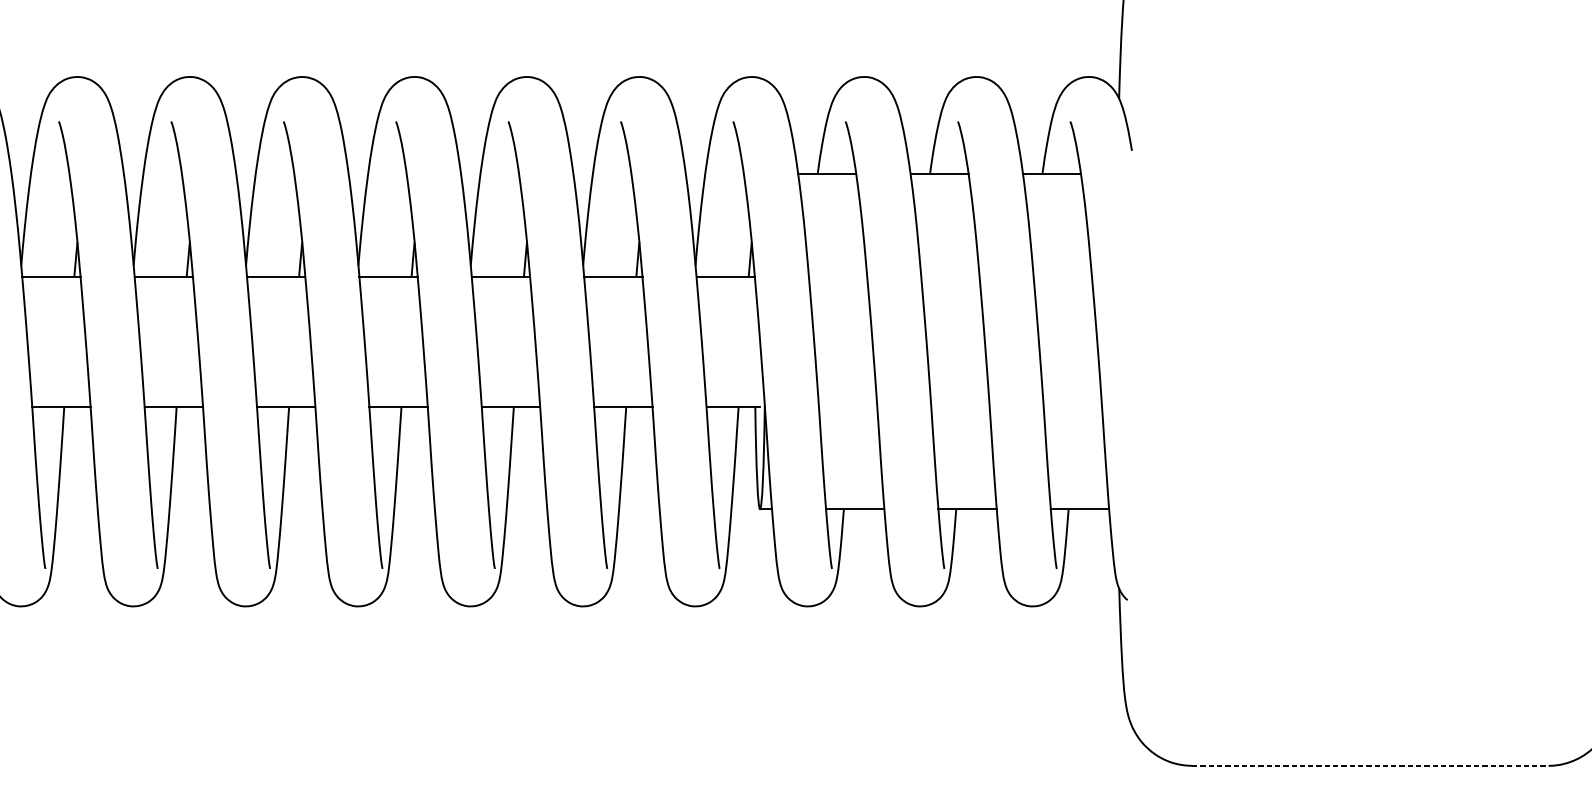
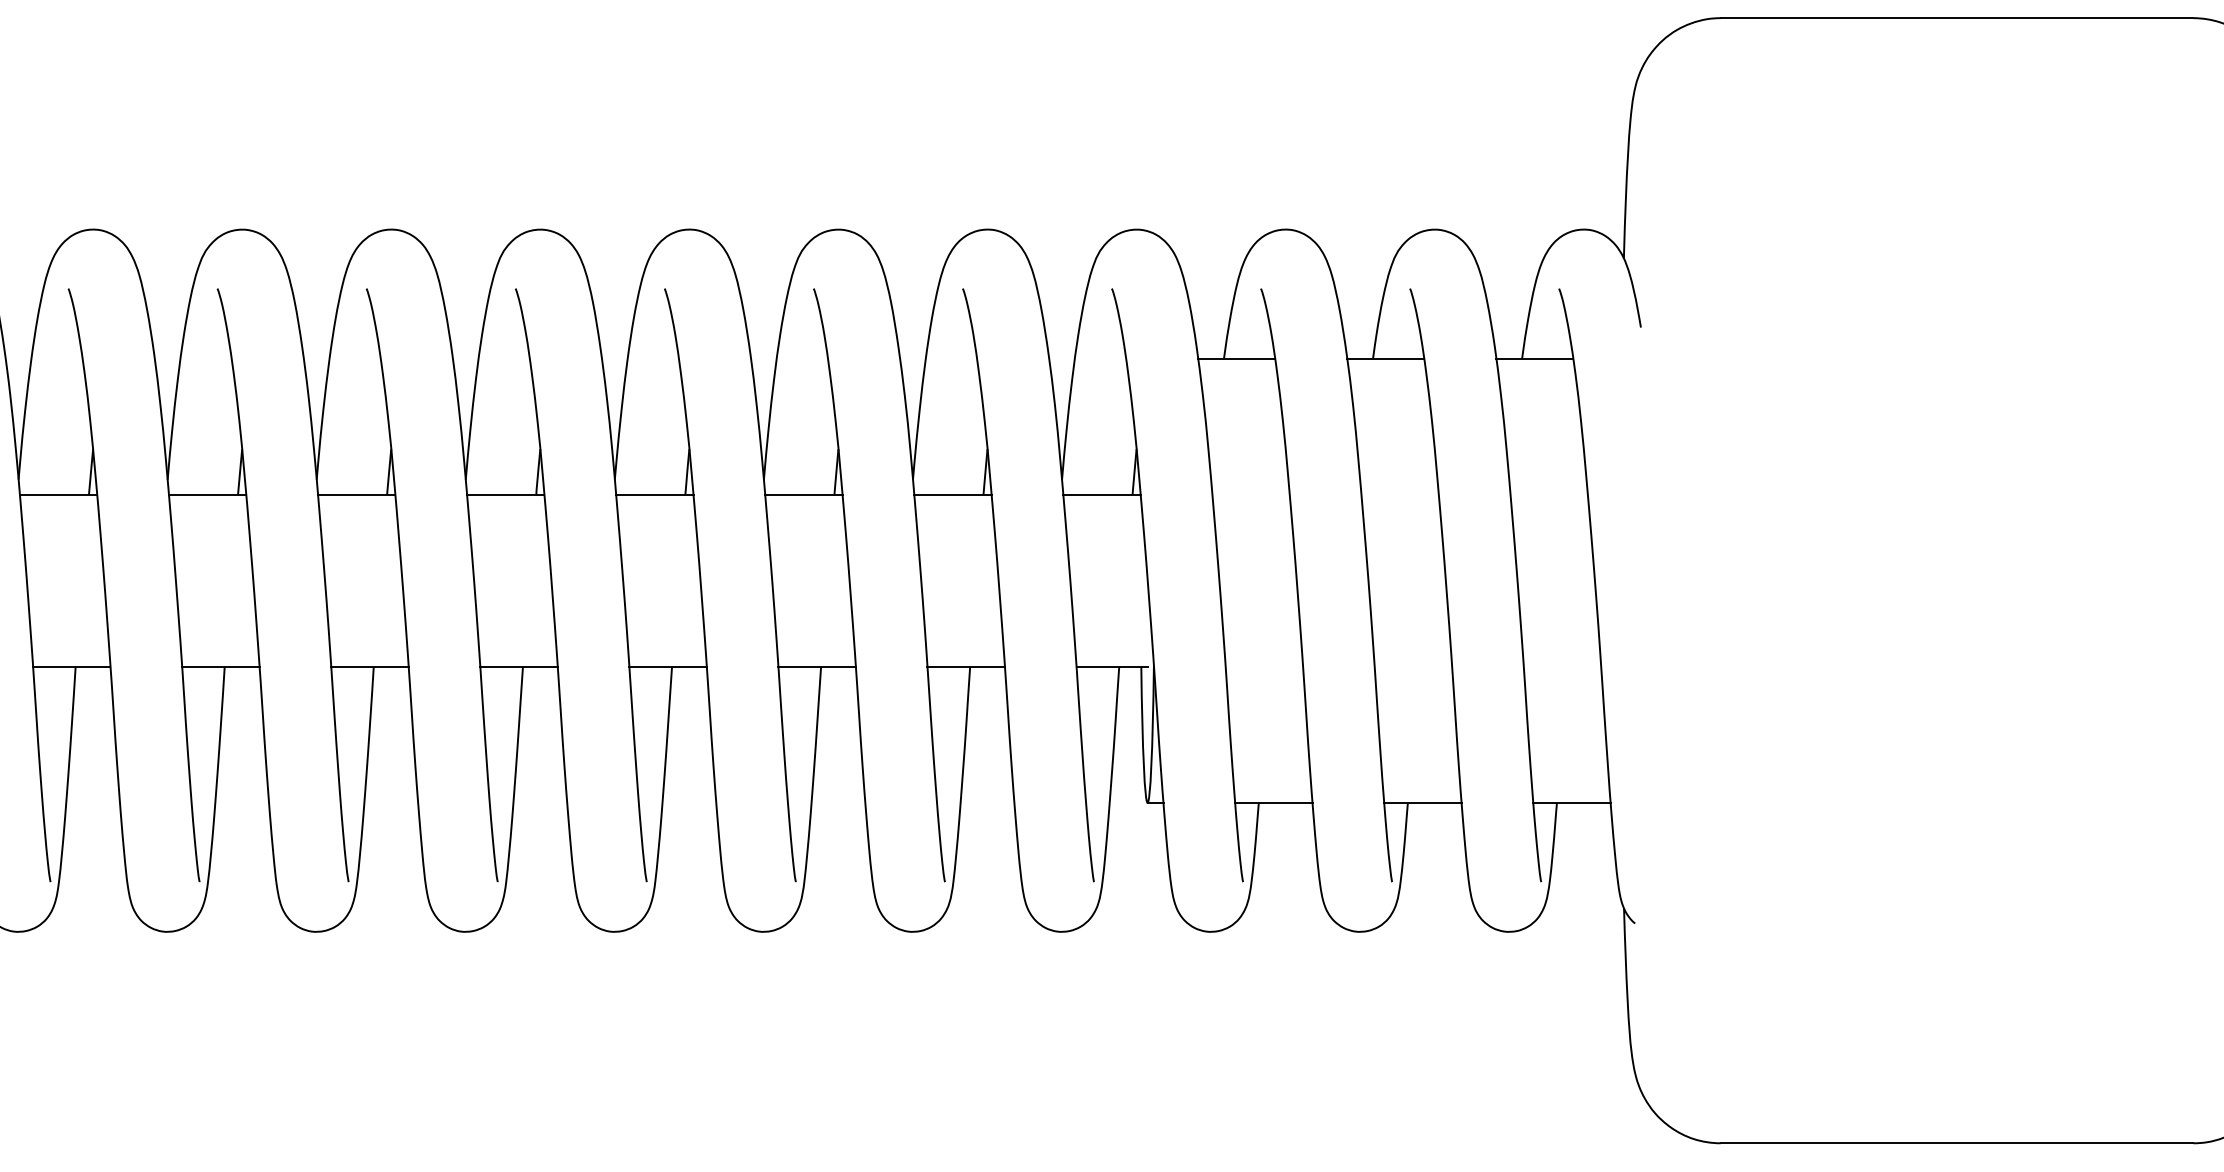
line: (1370, 765) -> (1957, 1143), dashed -> solid

